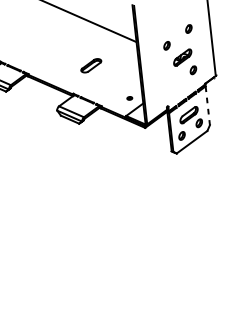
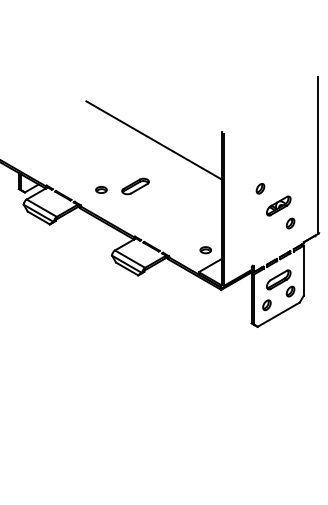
part: (188, 29) -> (290, 170), removed
part: (43, 60) -> (101, 189), added
part: (91, 65) -> (135, 186), moved
part: (129, 98) -> (205, 250), size x1.67
line: (207, 105) -> (303, 270), dashed -> solid

